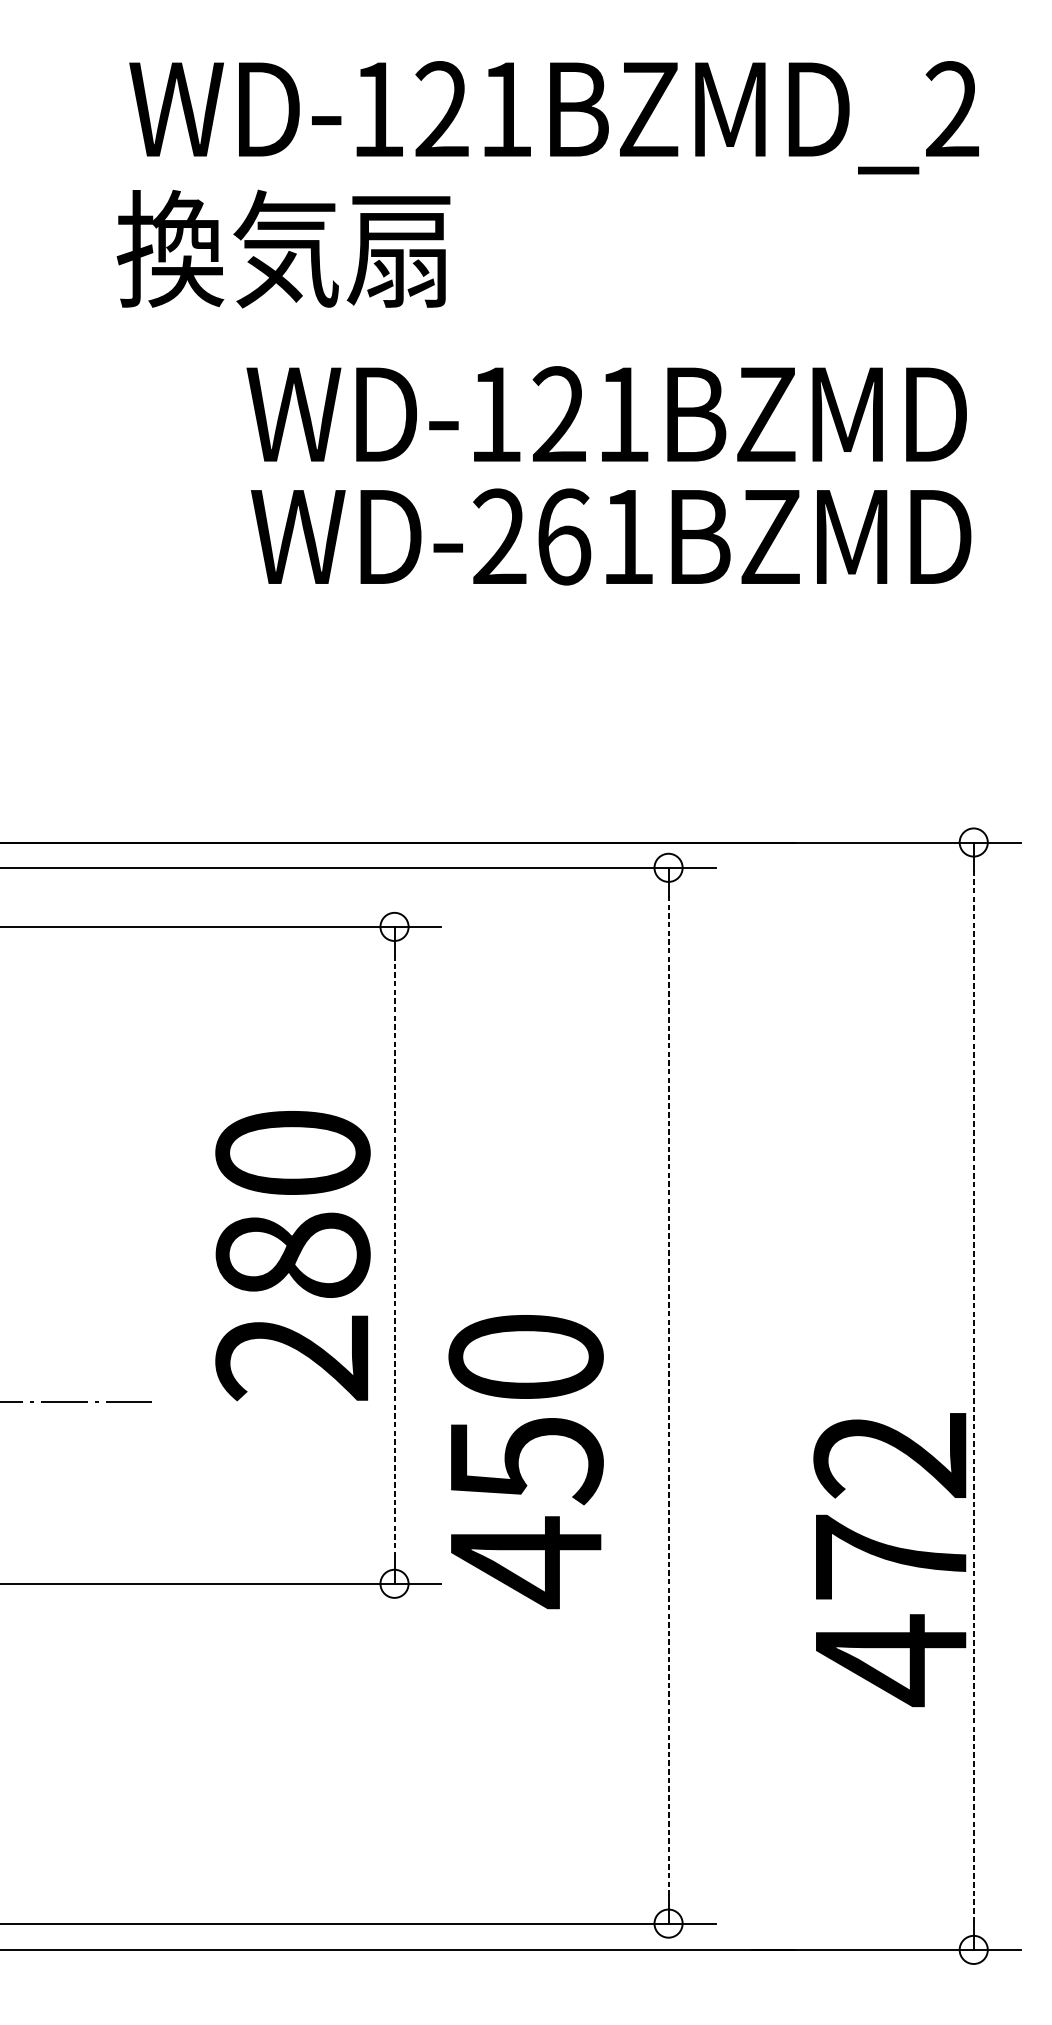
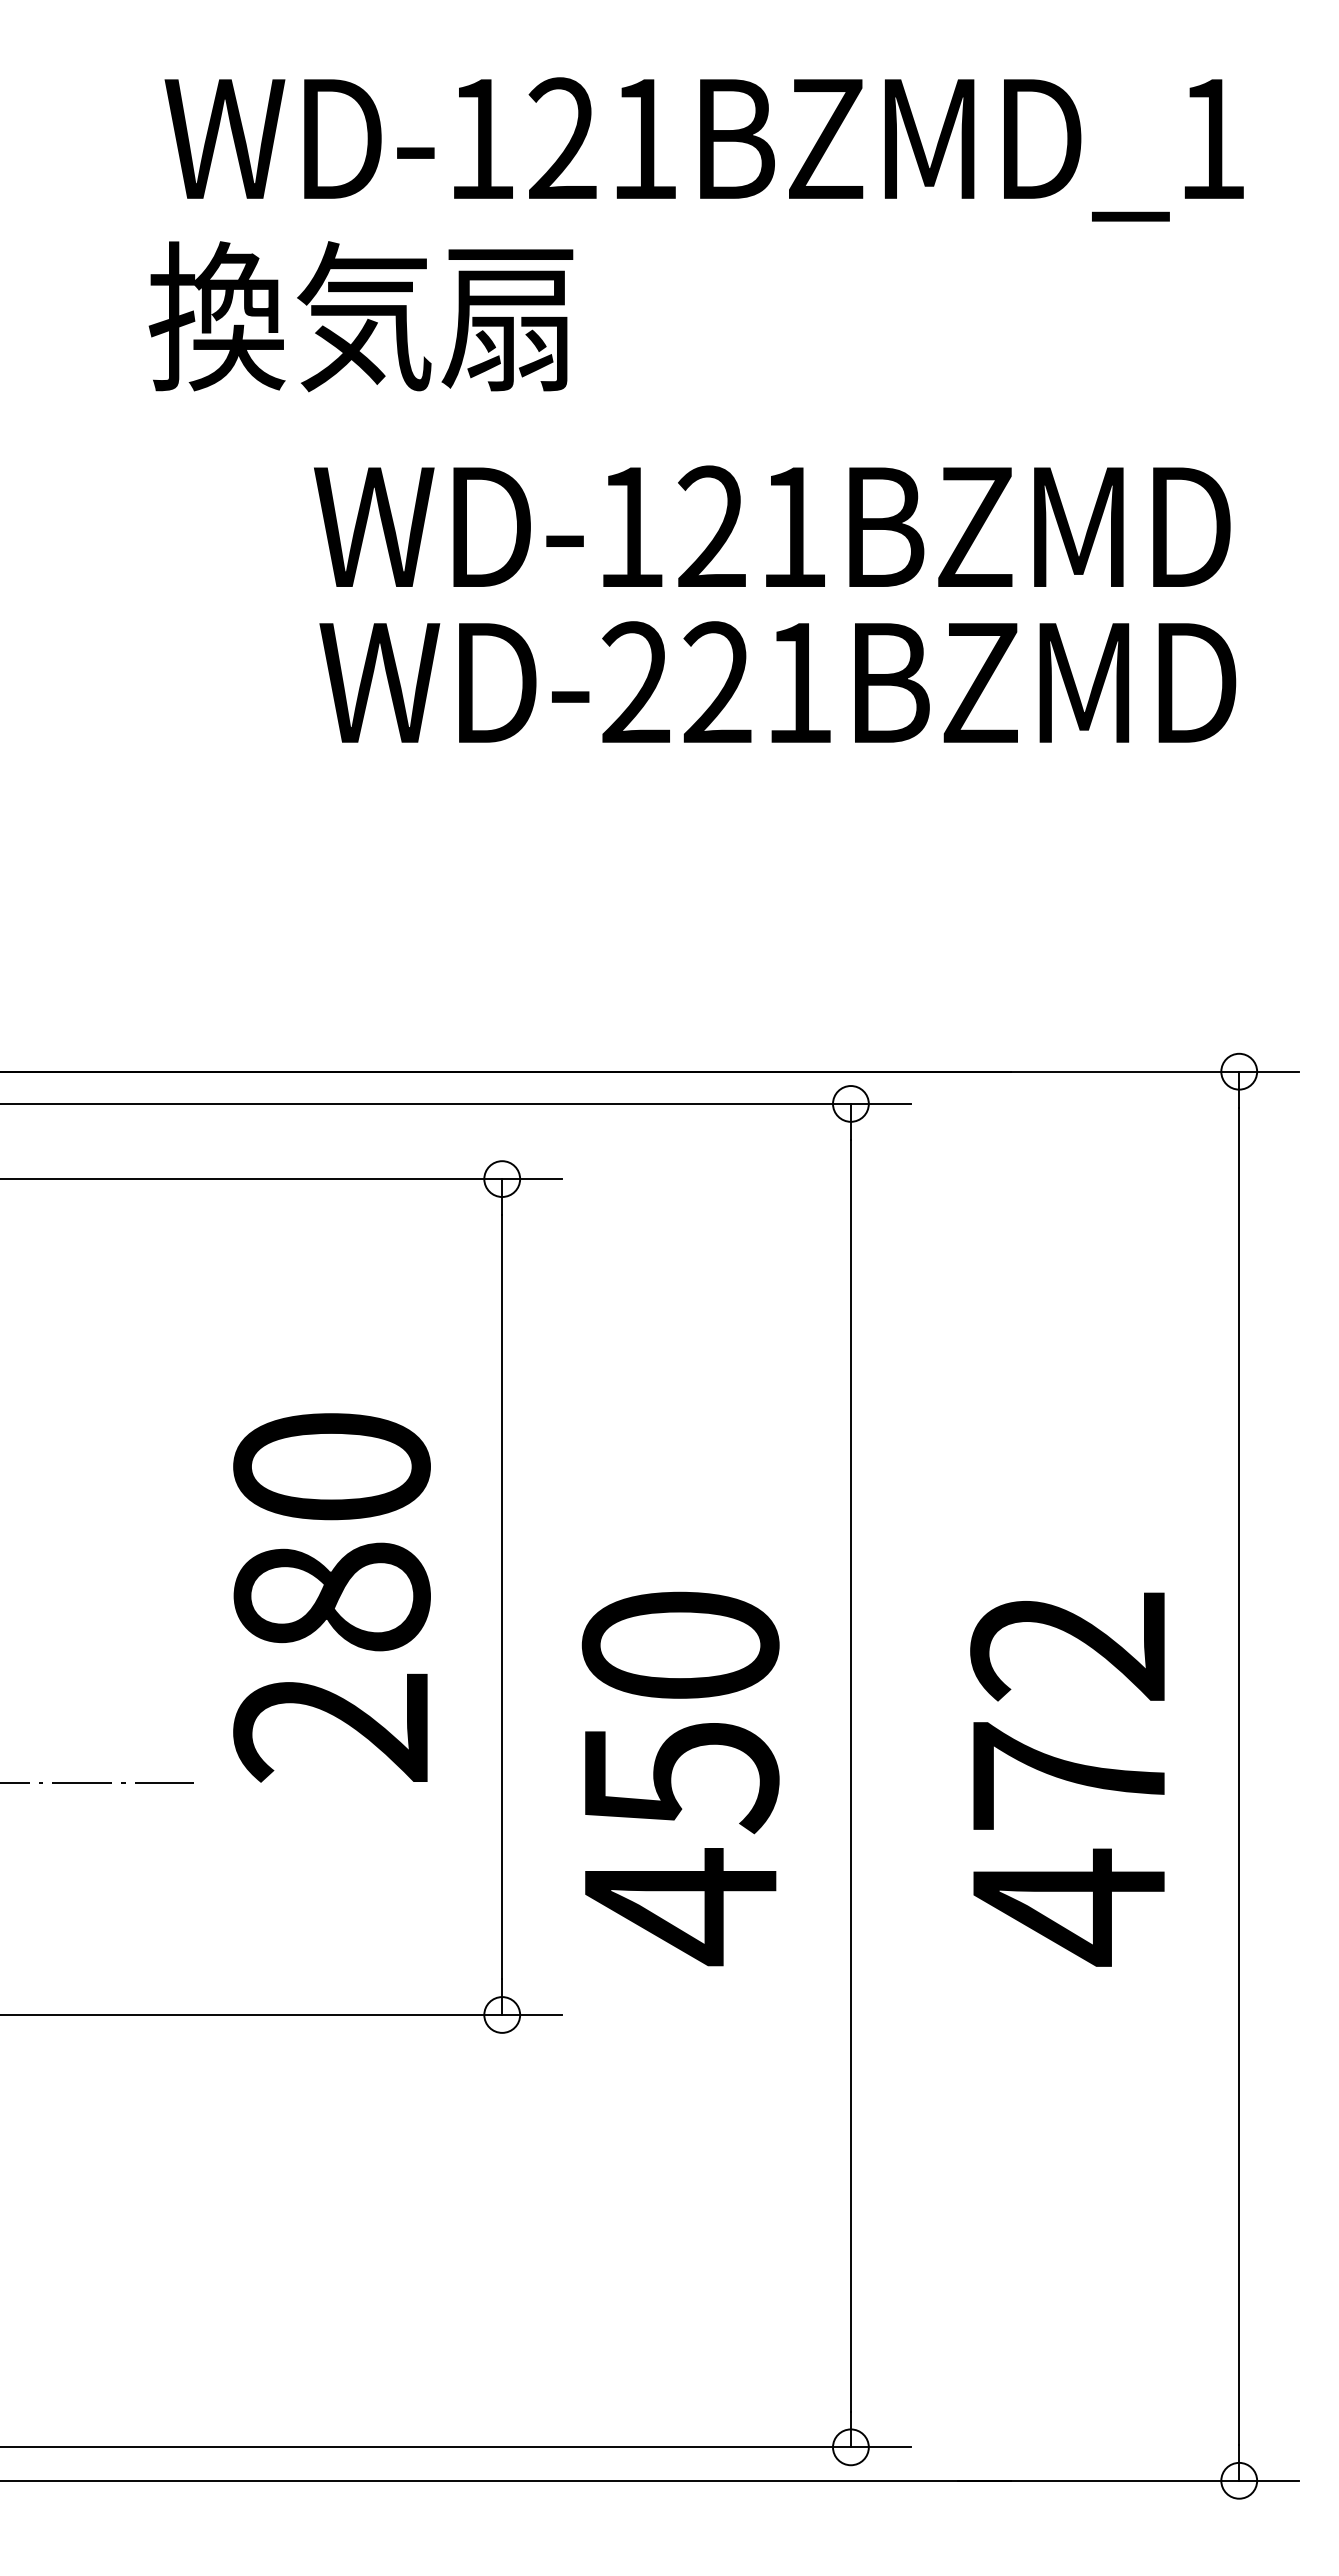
text: (951, 108) -> (1211, 137), WD-121BZMD_2 -> WD-121BZMD_1
text: (563, 536) -> (717, 682), WD-261BZMD -> WD-221BZMD
text: (292, 1255) -> (331, 1597), moved
line: (394, 1255) -> (502, 1597), dashed -> solid
line: (668, 1395) -> (850, 1775), dashed -> solid
line: (973, 1396) -> (1239, 1776), dashed -> solid
text: (526, 1461) -> (680, 1778), moved
text: (889, 1559) -> (1067, 1779), moved

